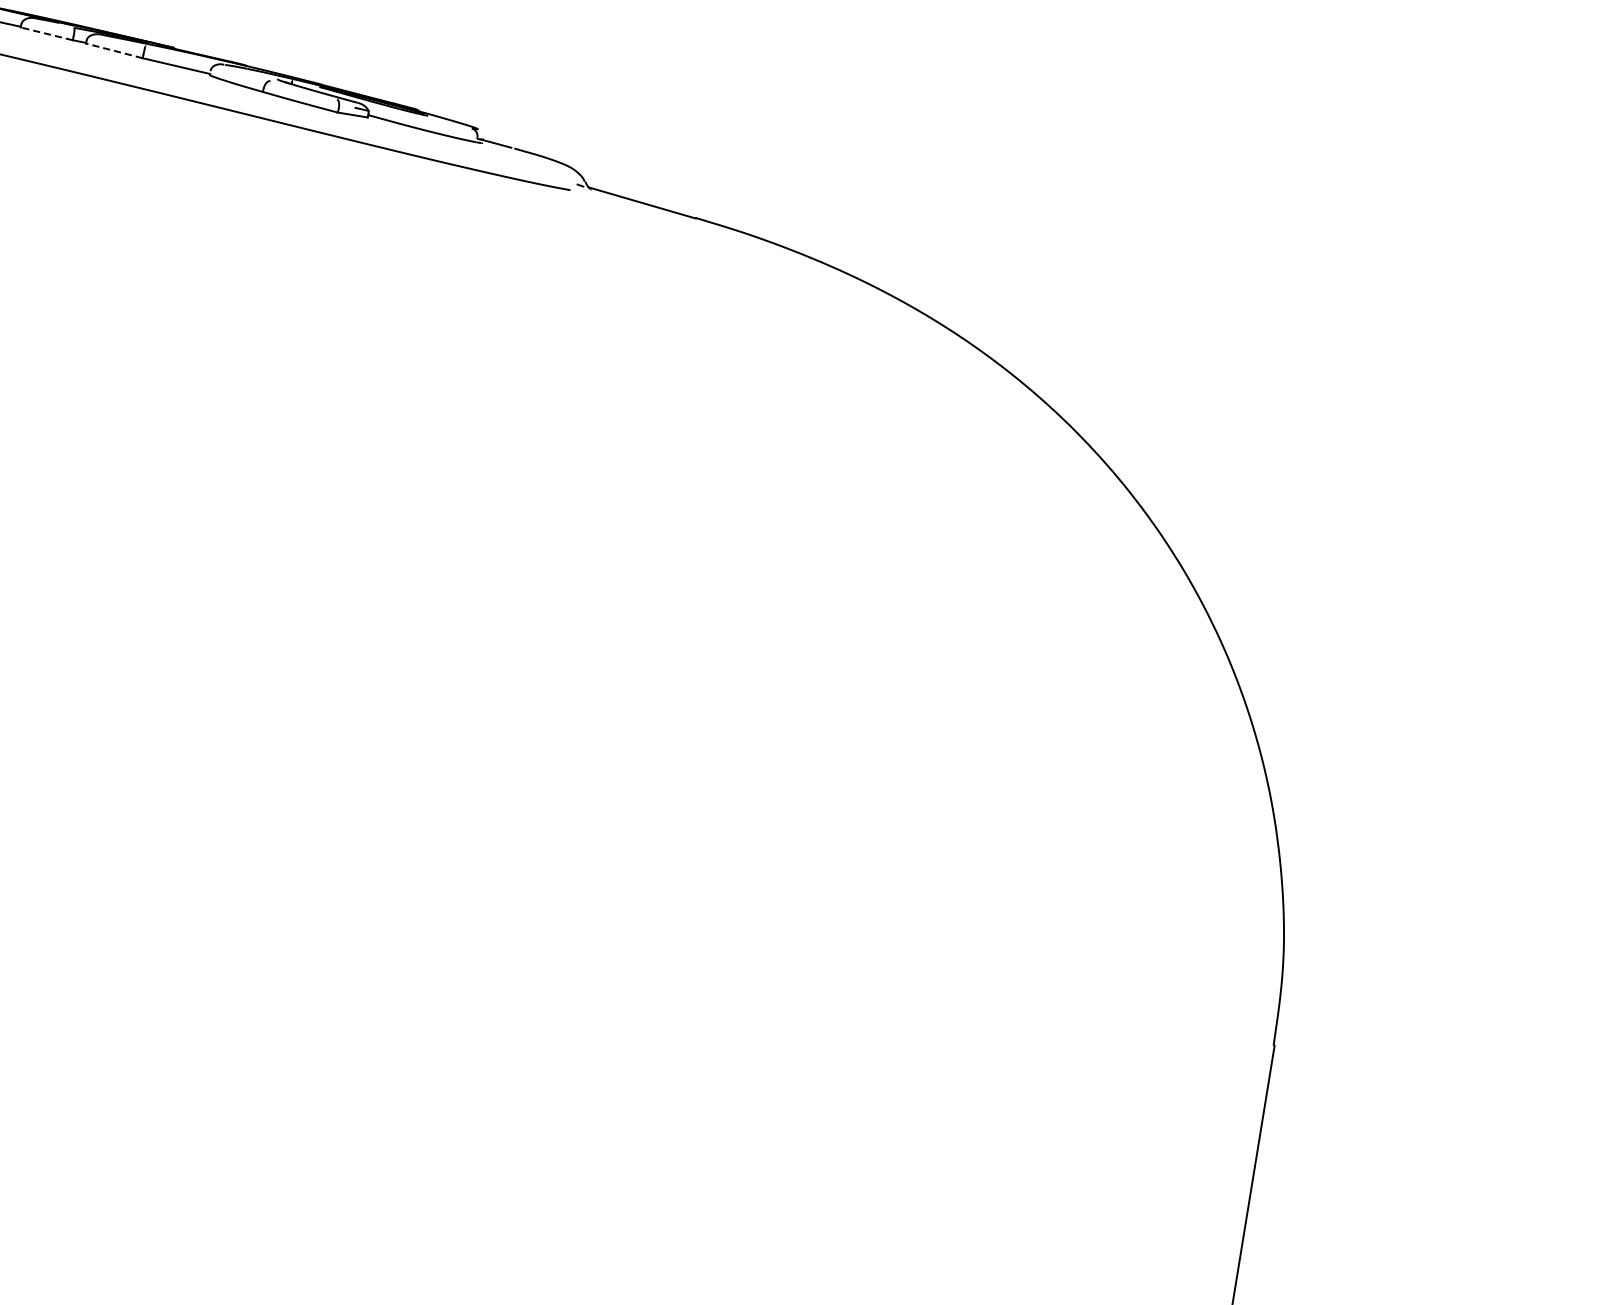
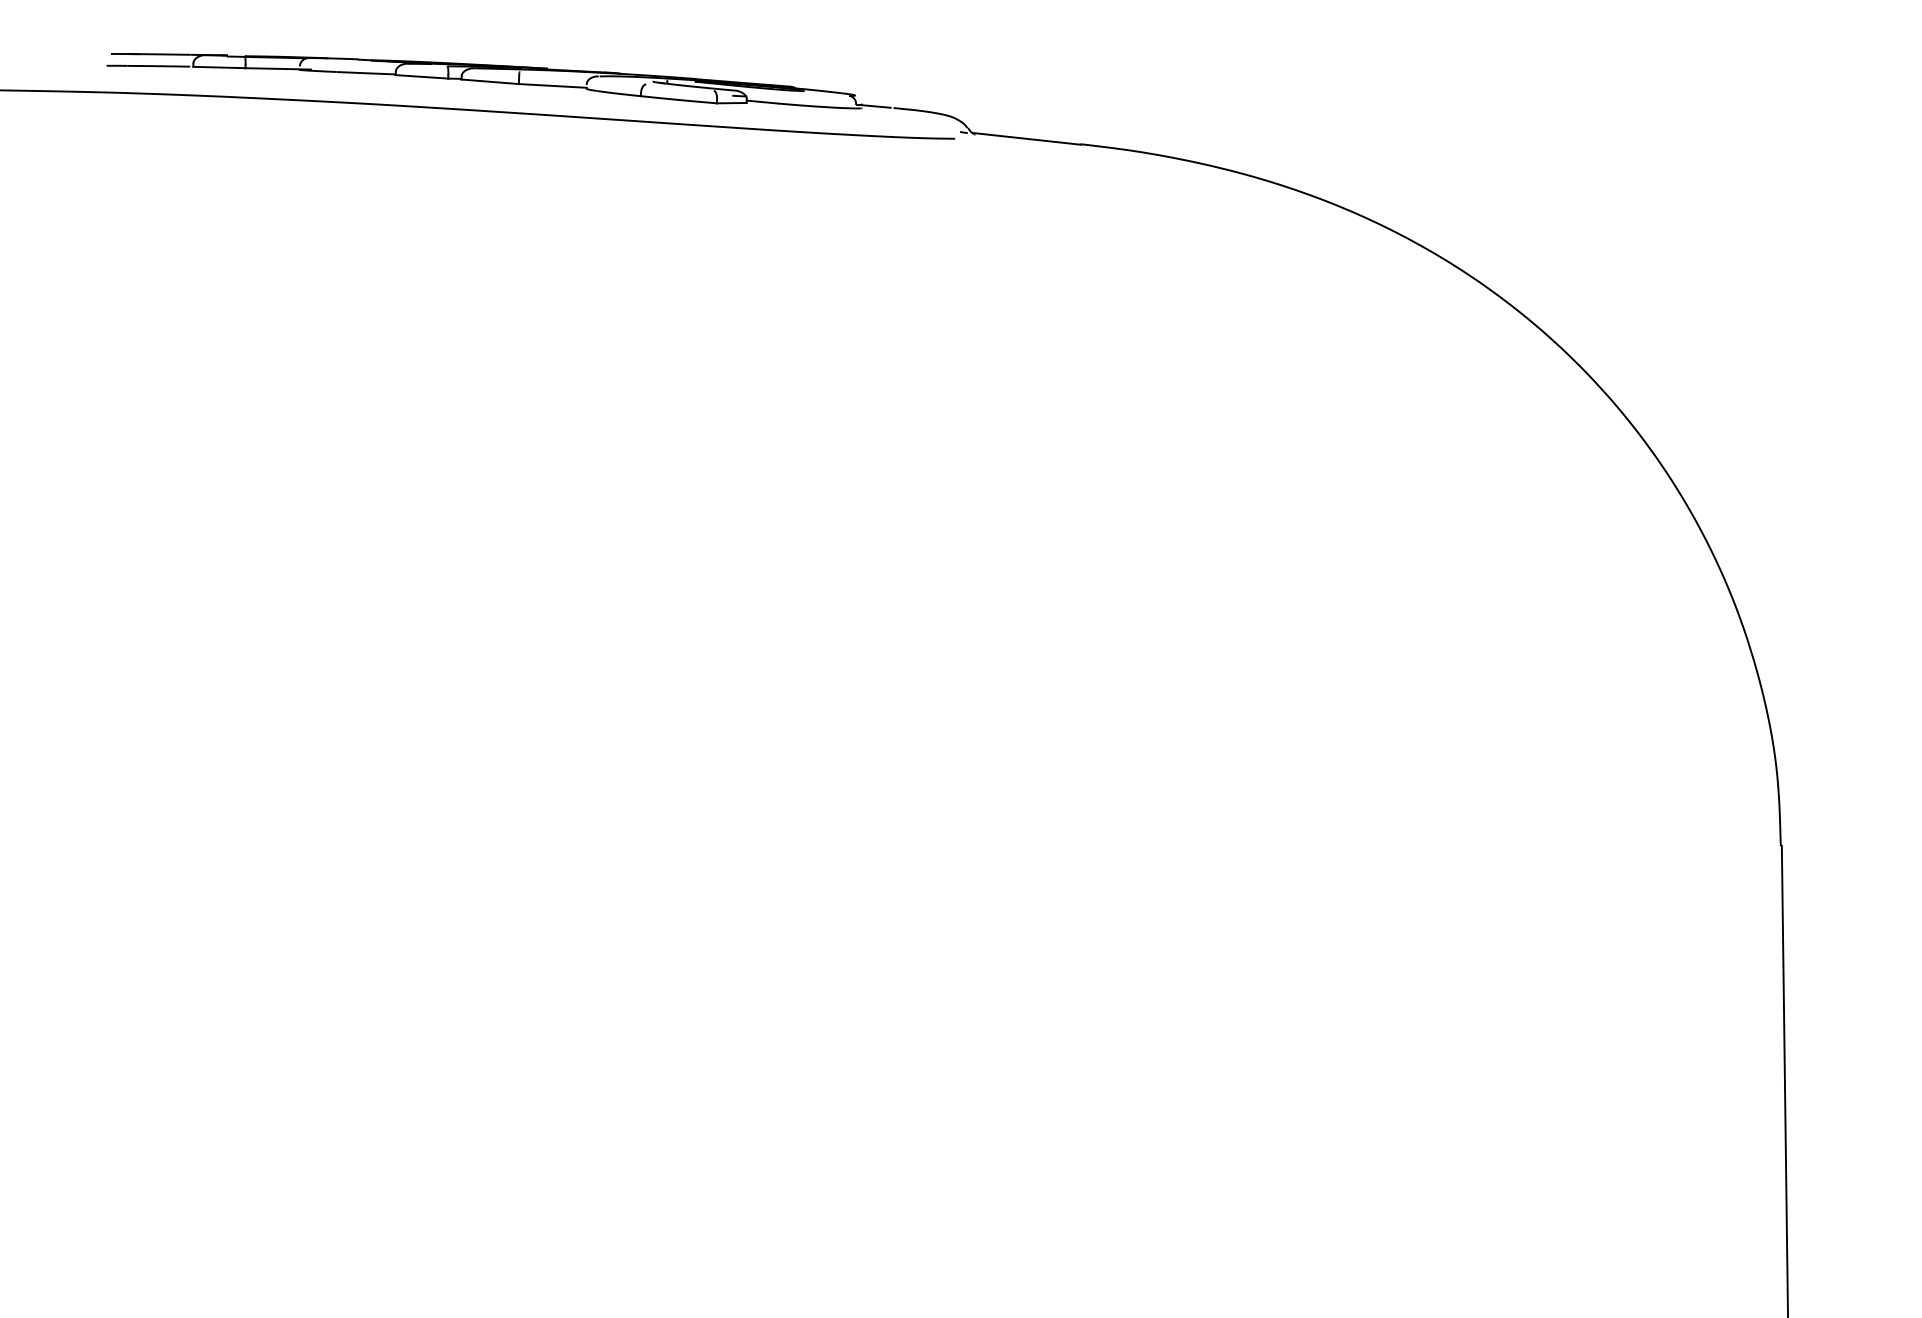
line: (46, 33) -> (421, 76), dashed -> solid
line: (114, 50) -> (490, 81), dashed -> solid

